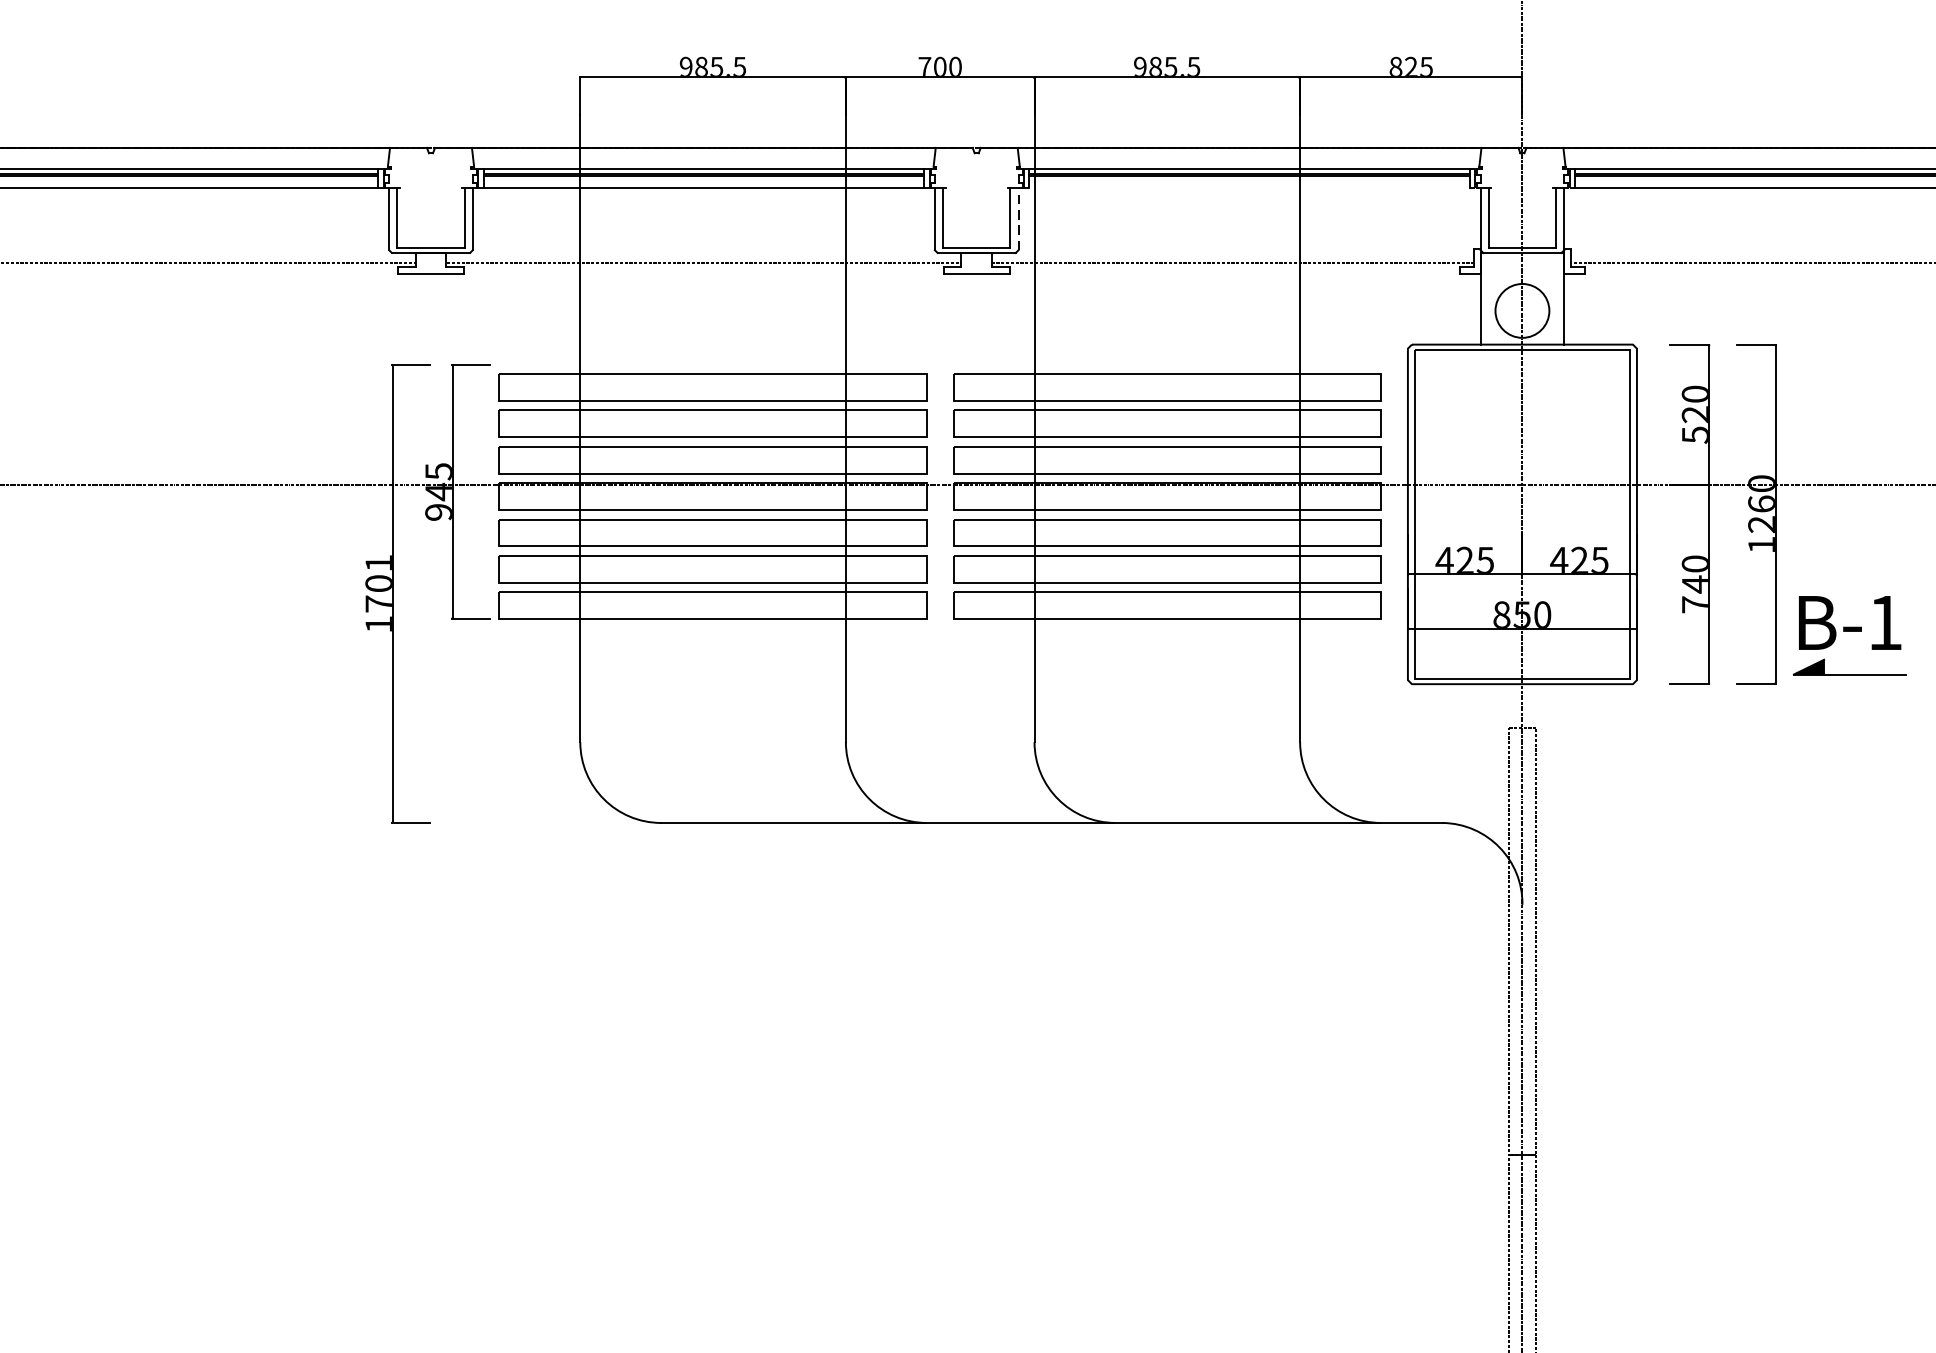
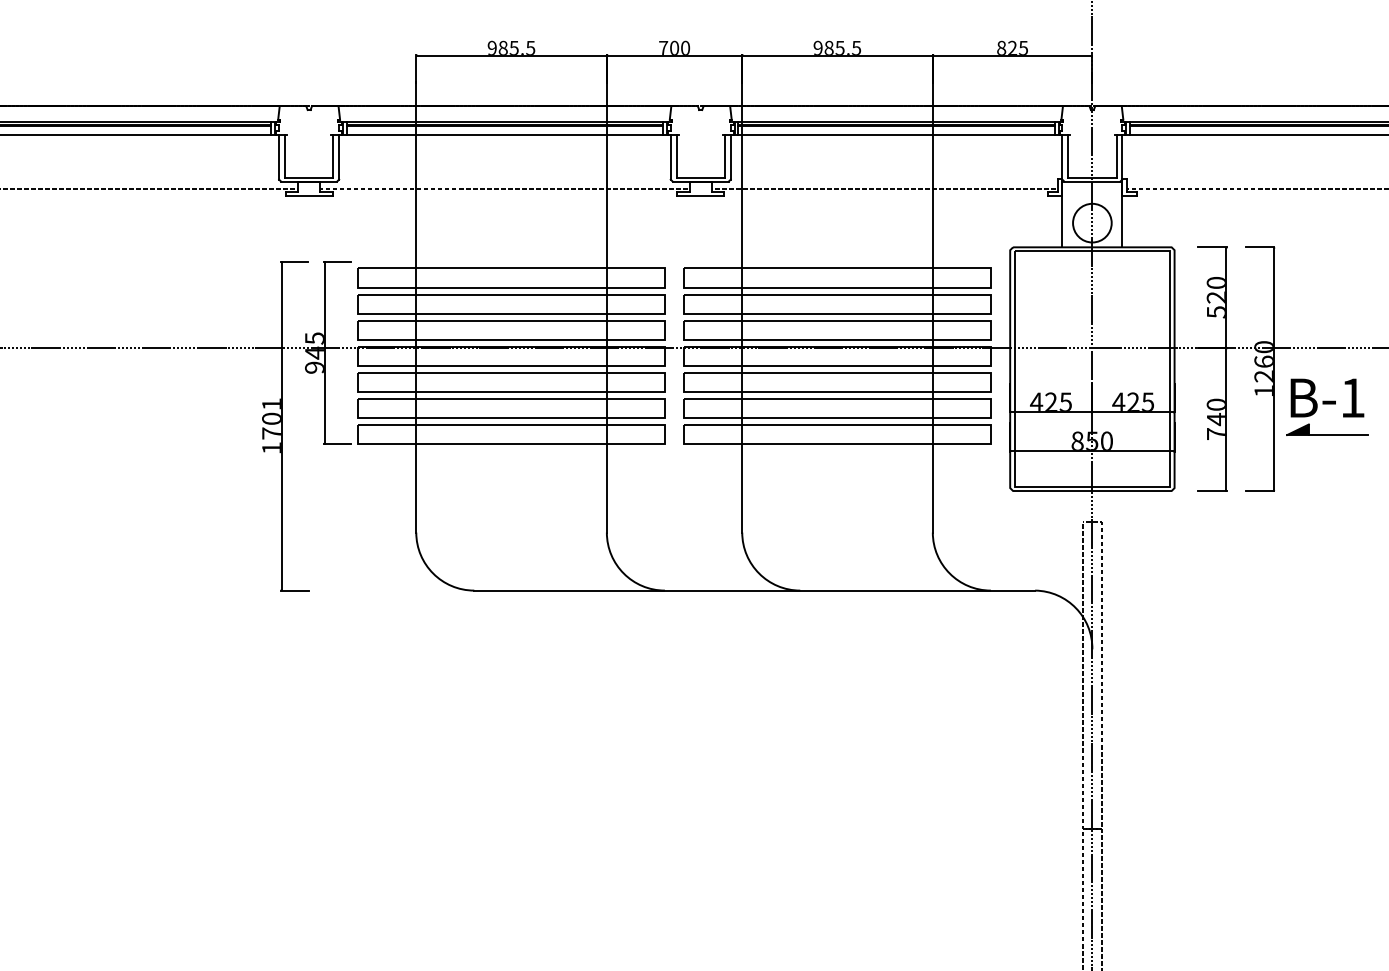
line: (1249, 188) -> (896, 135), added
line: (1018, 218) -> (730, 156), dashed -> solid
part: (1850, 634) -> (1327, 406), moved

